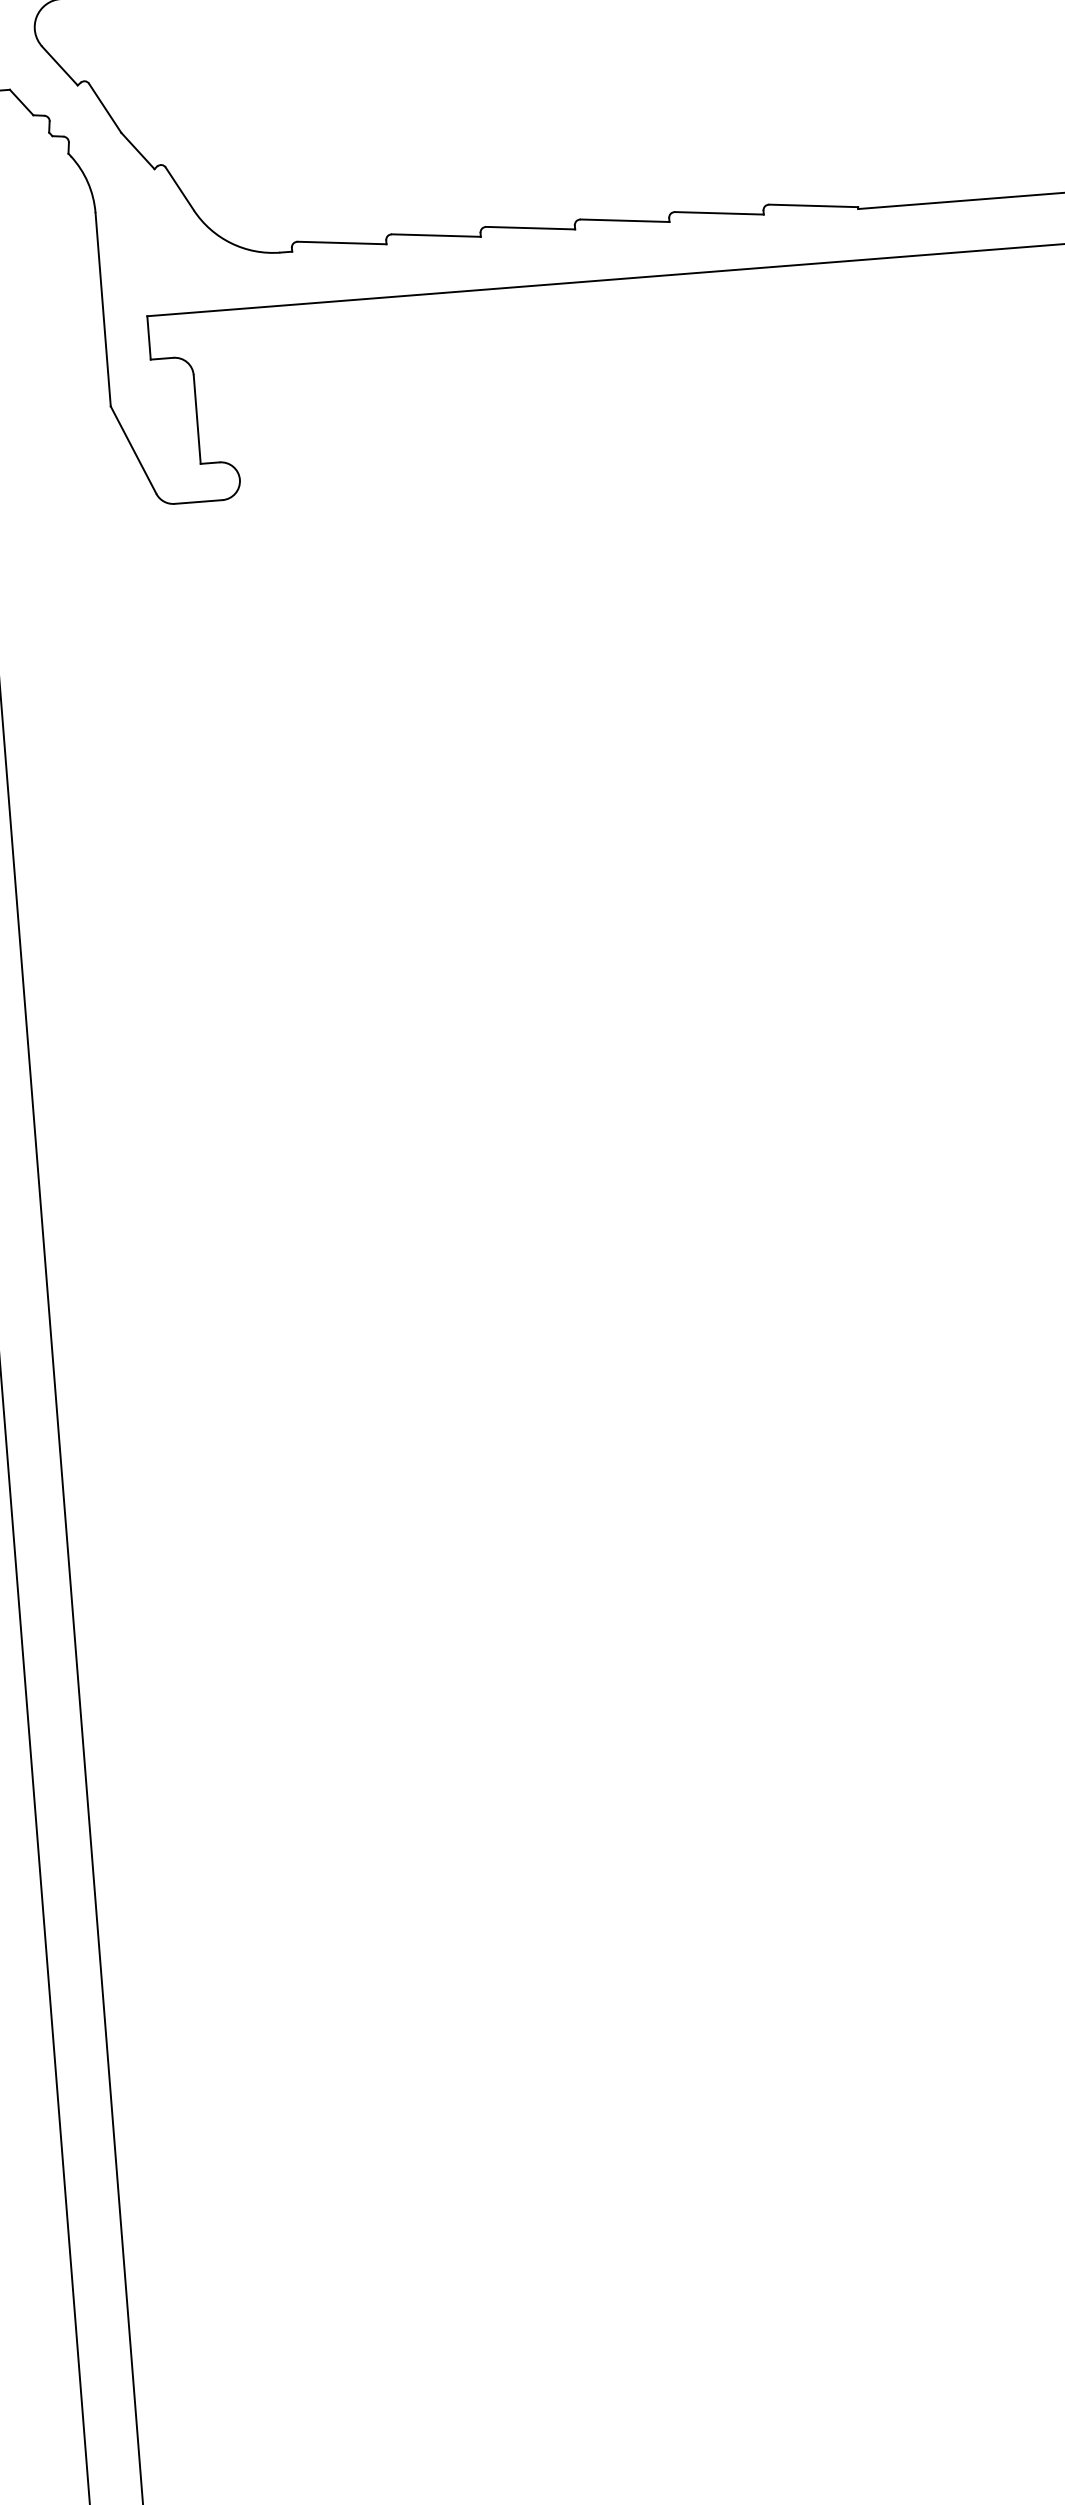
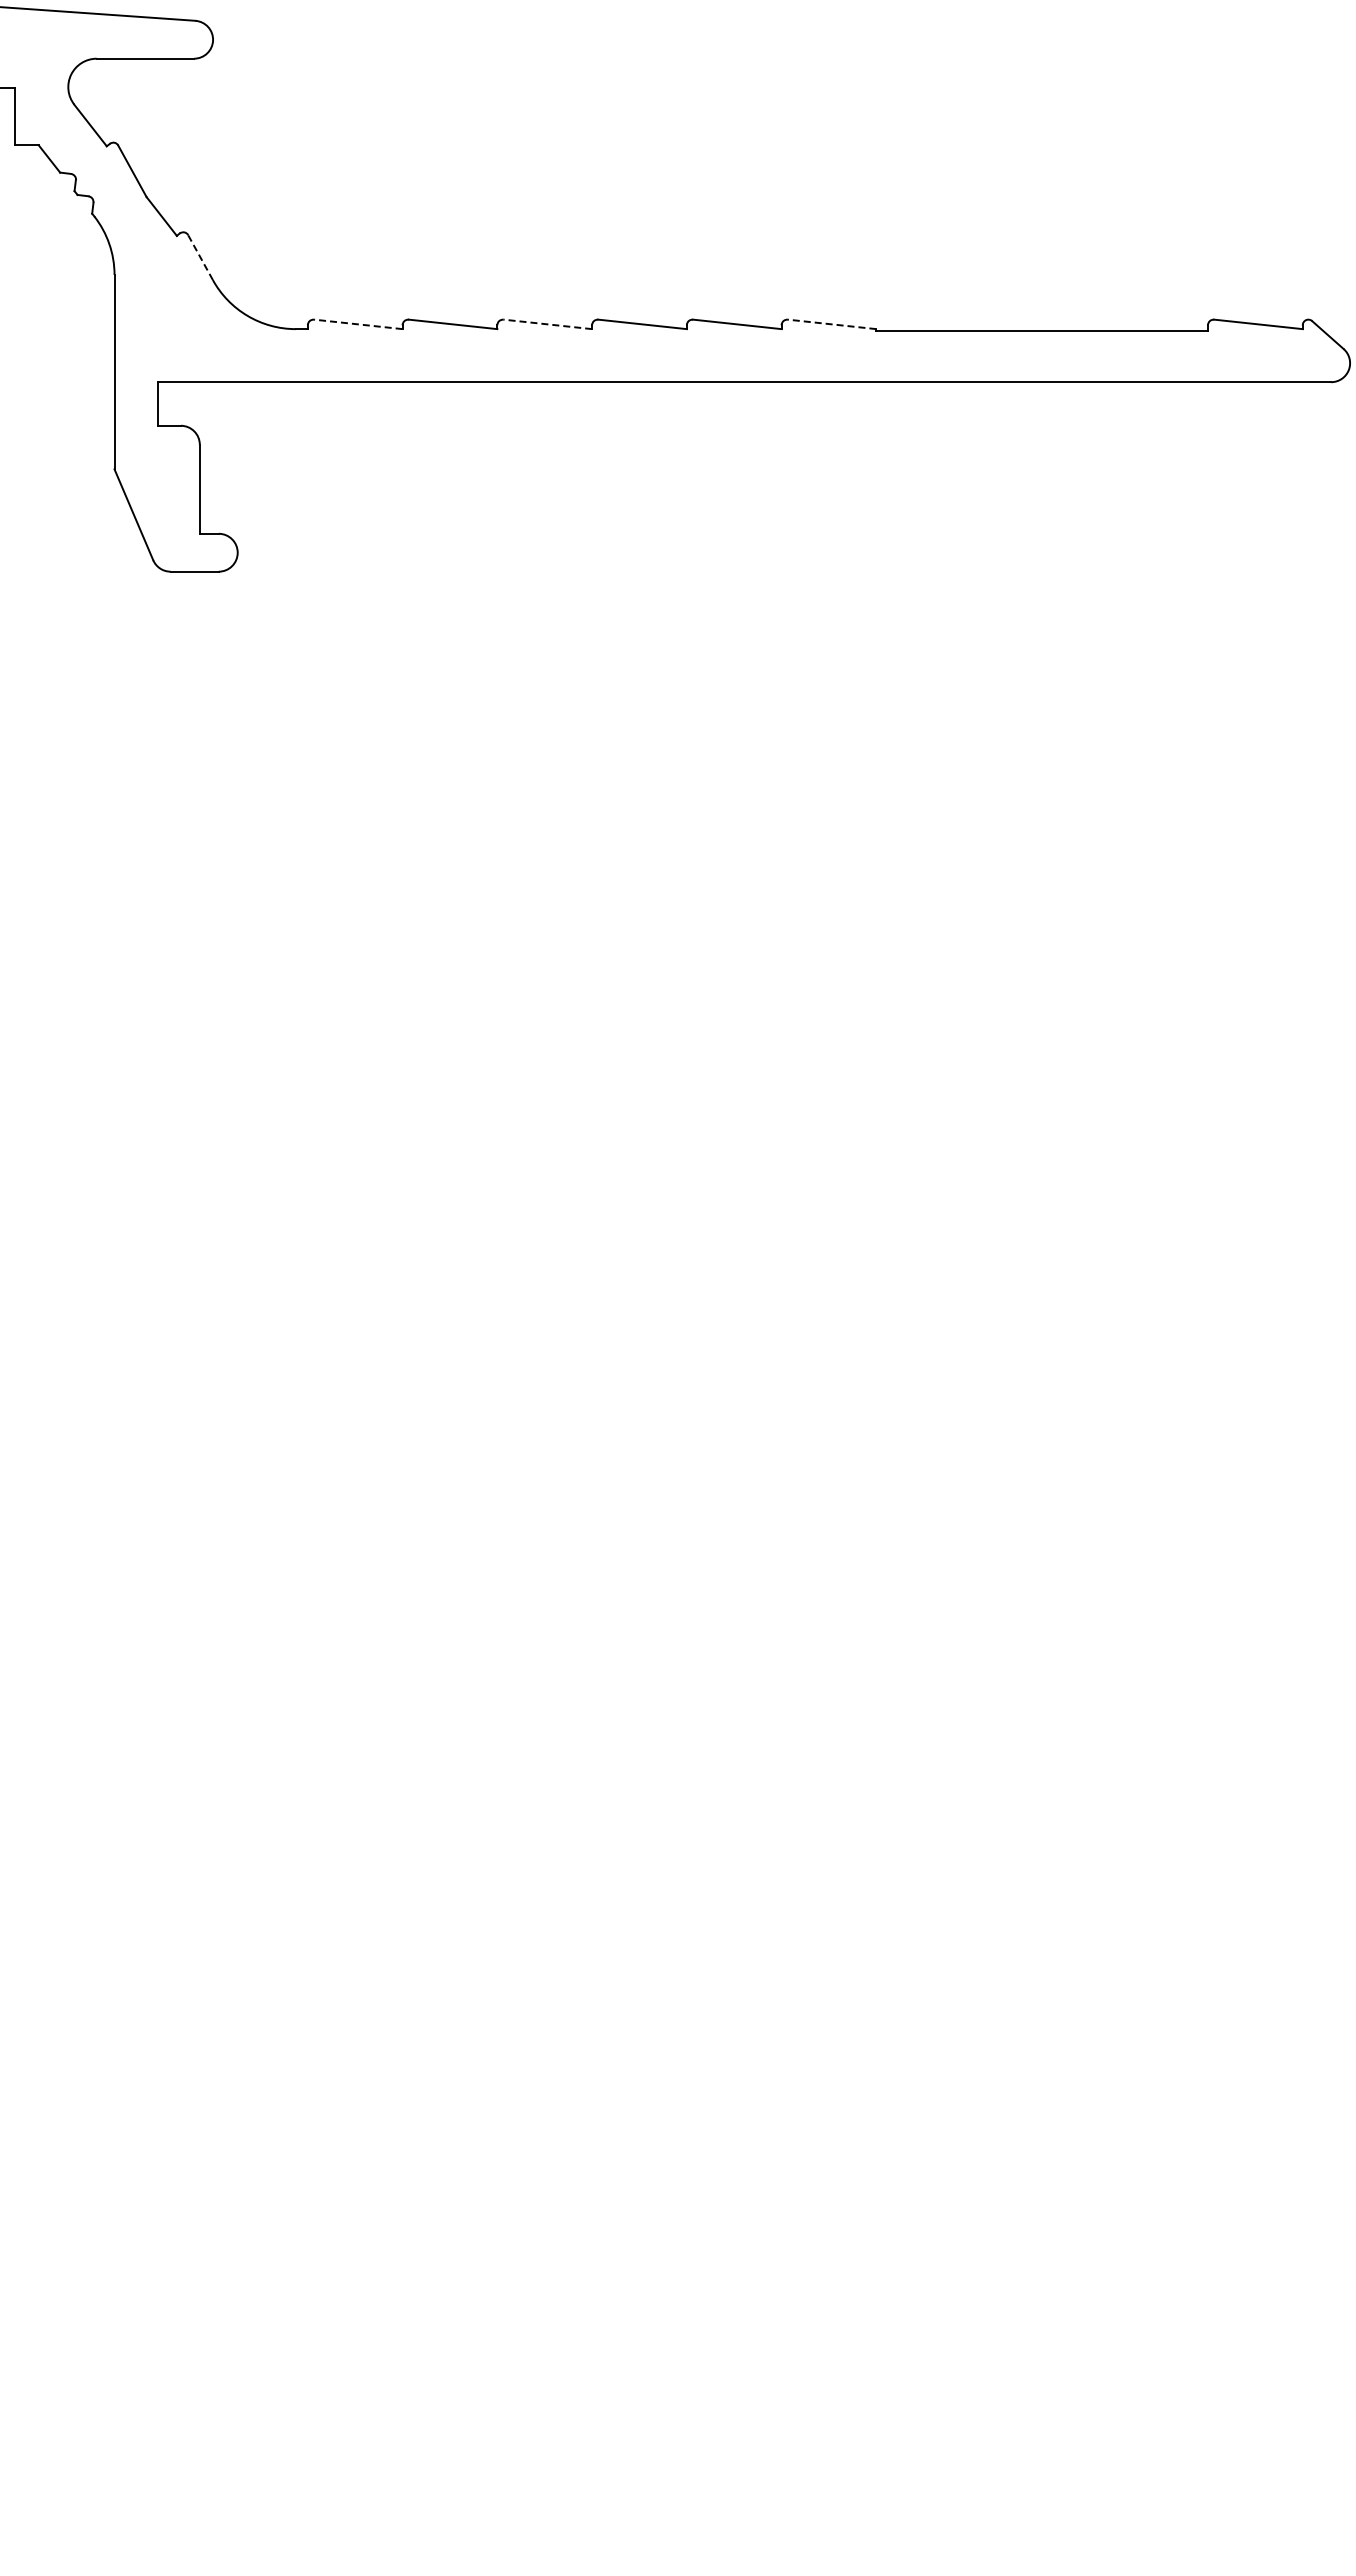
line: (179, 188) -> (200, 257), solid -> dashed
line: (814, 205) -> (832, 324), solid -> dashed
line: (530, 228) -> (547, 324), solid -> dashed
line: (342, 243) -> (358, 324), solid -> dashed

